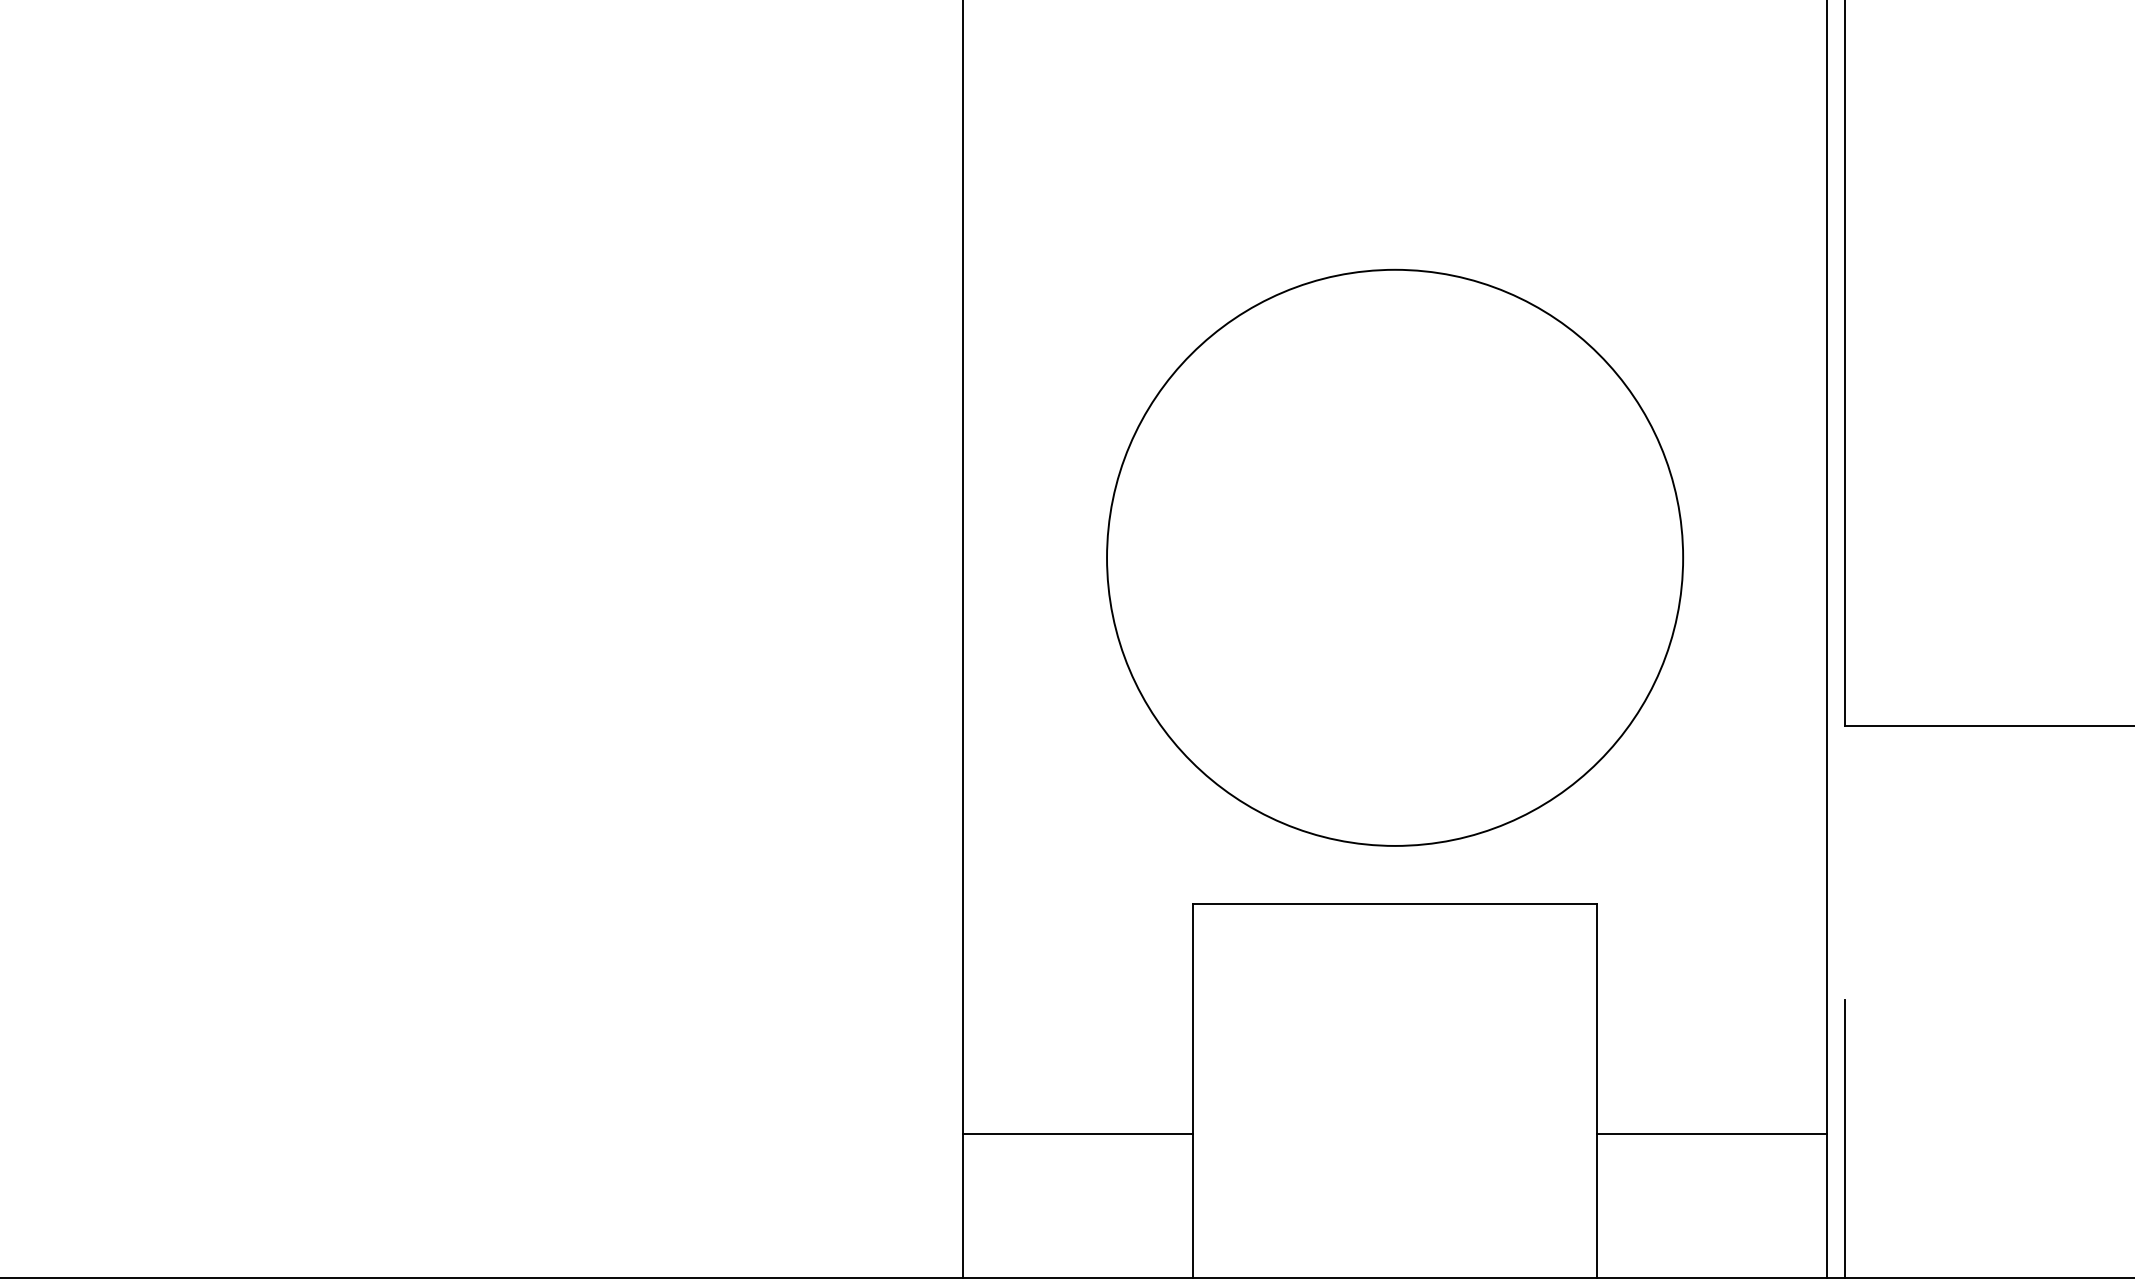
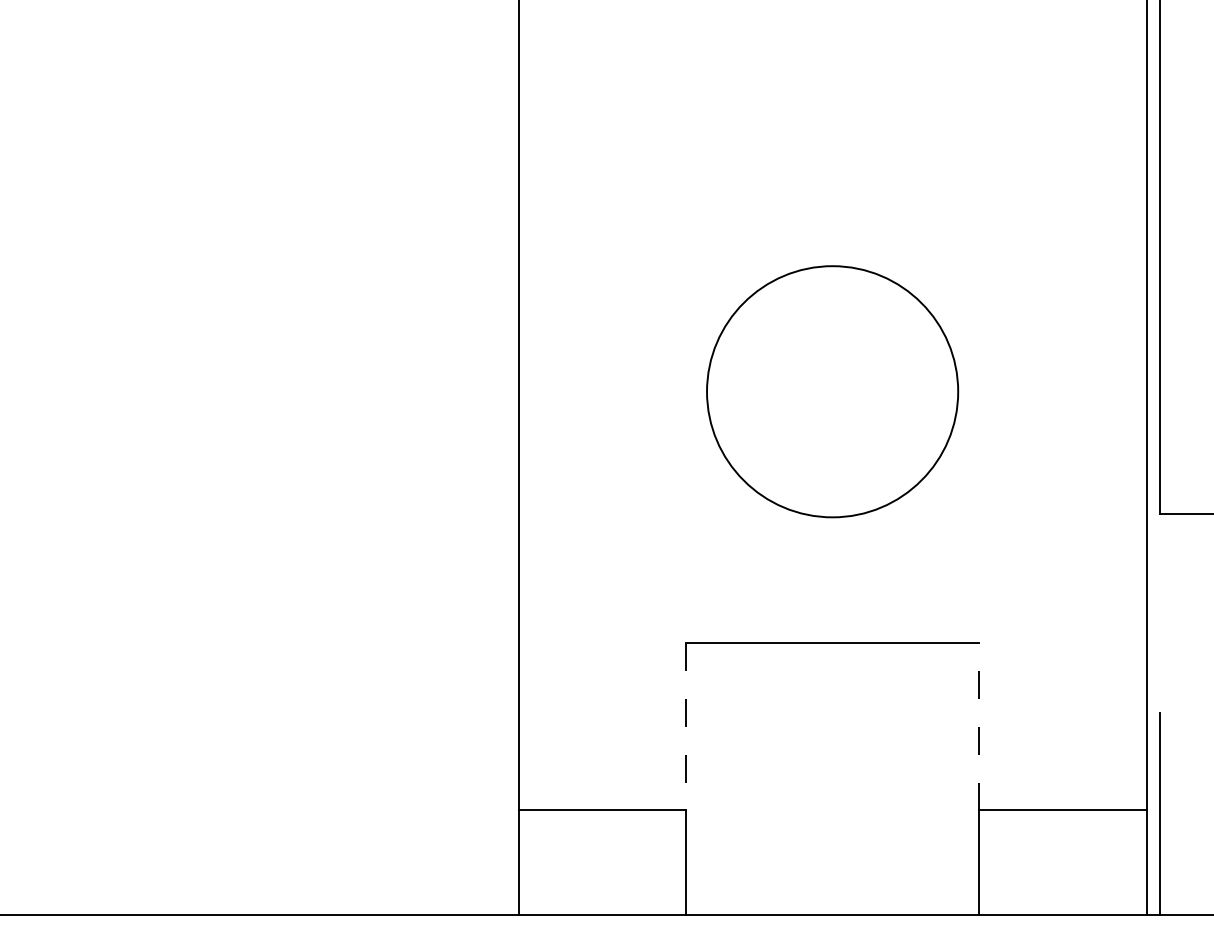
circle: (1394, 557) -> (832, 391), size x0.6
line: (1596, 1018) -> (978, 726), solid -> dashed
line: (1193, 1019) -> (686, 727), solid -> dashed

